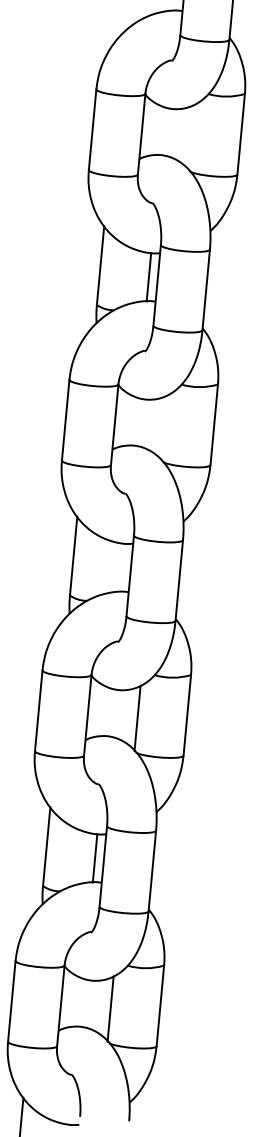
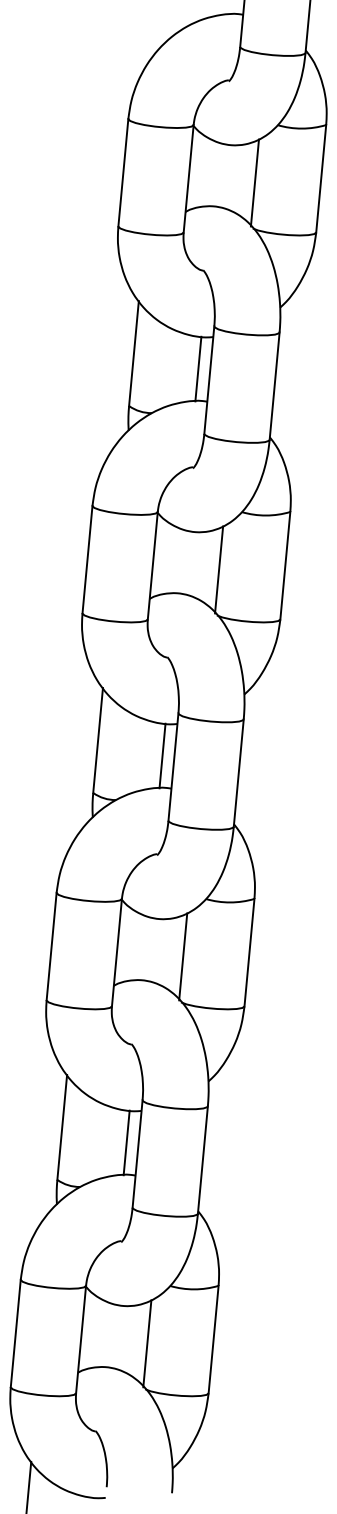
line: (191, 137) -> (254, 182), added
line: (164, 427) -> (219, 569), added
line: (121, 567) -> (162, 755), added

